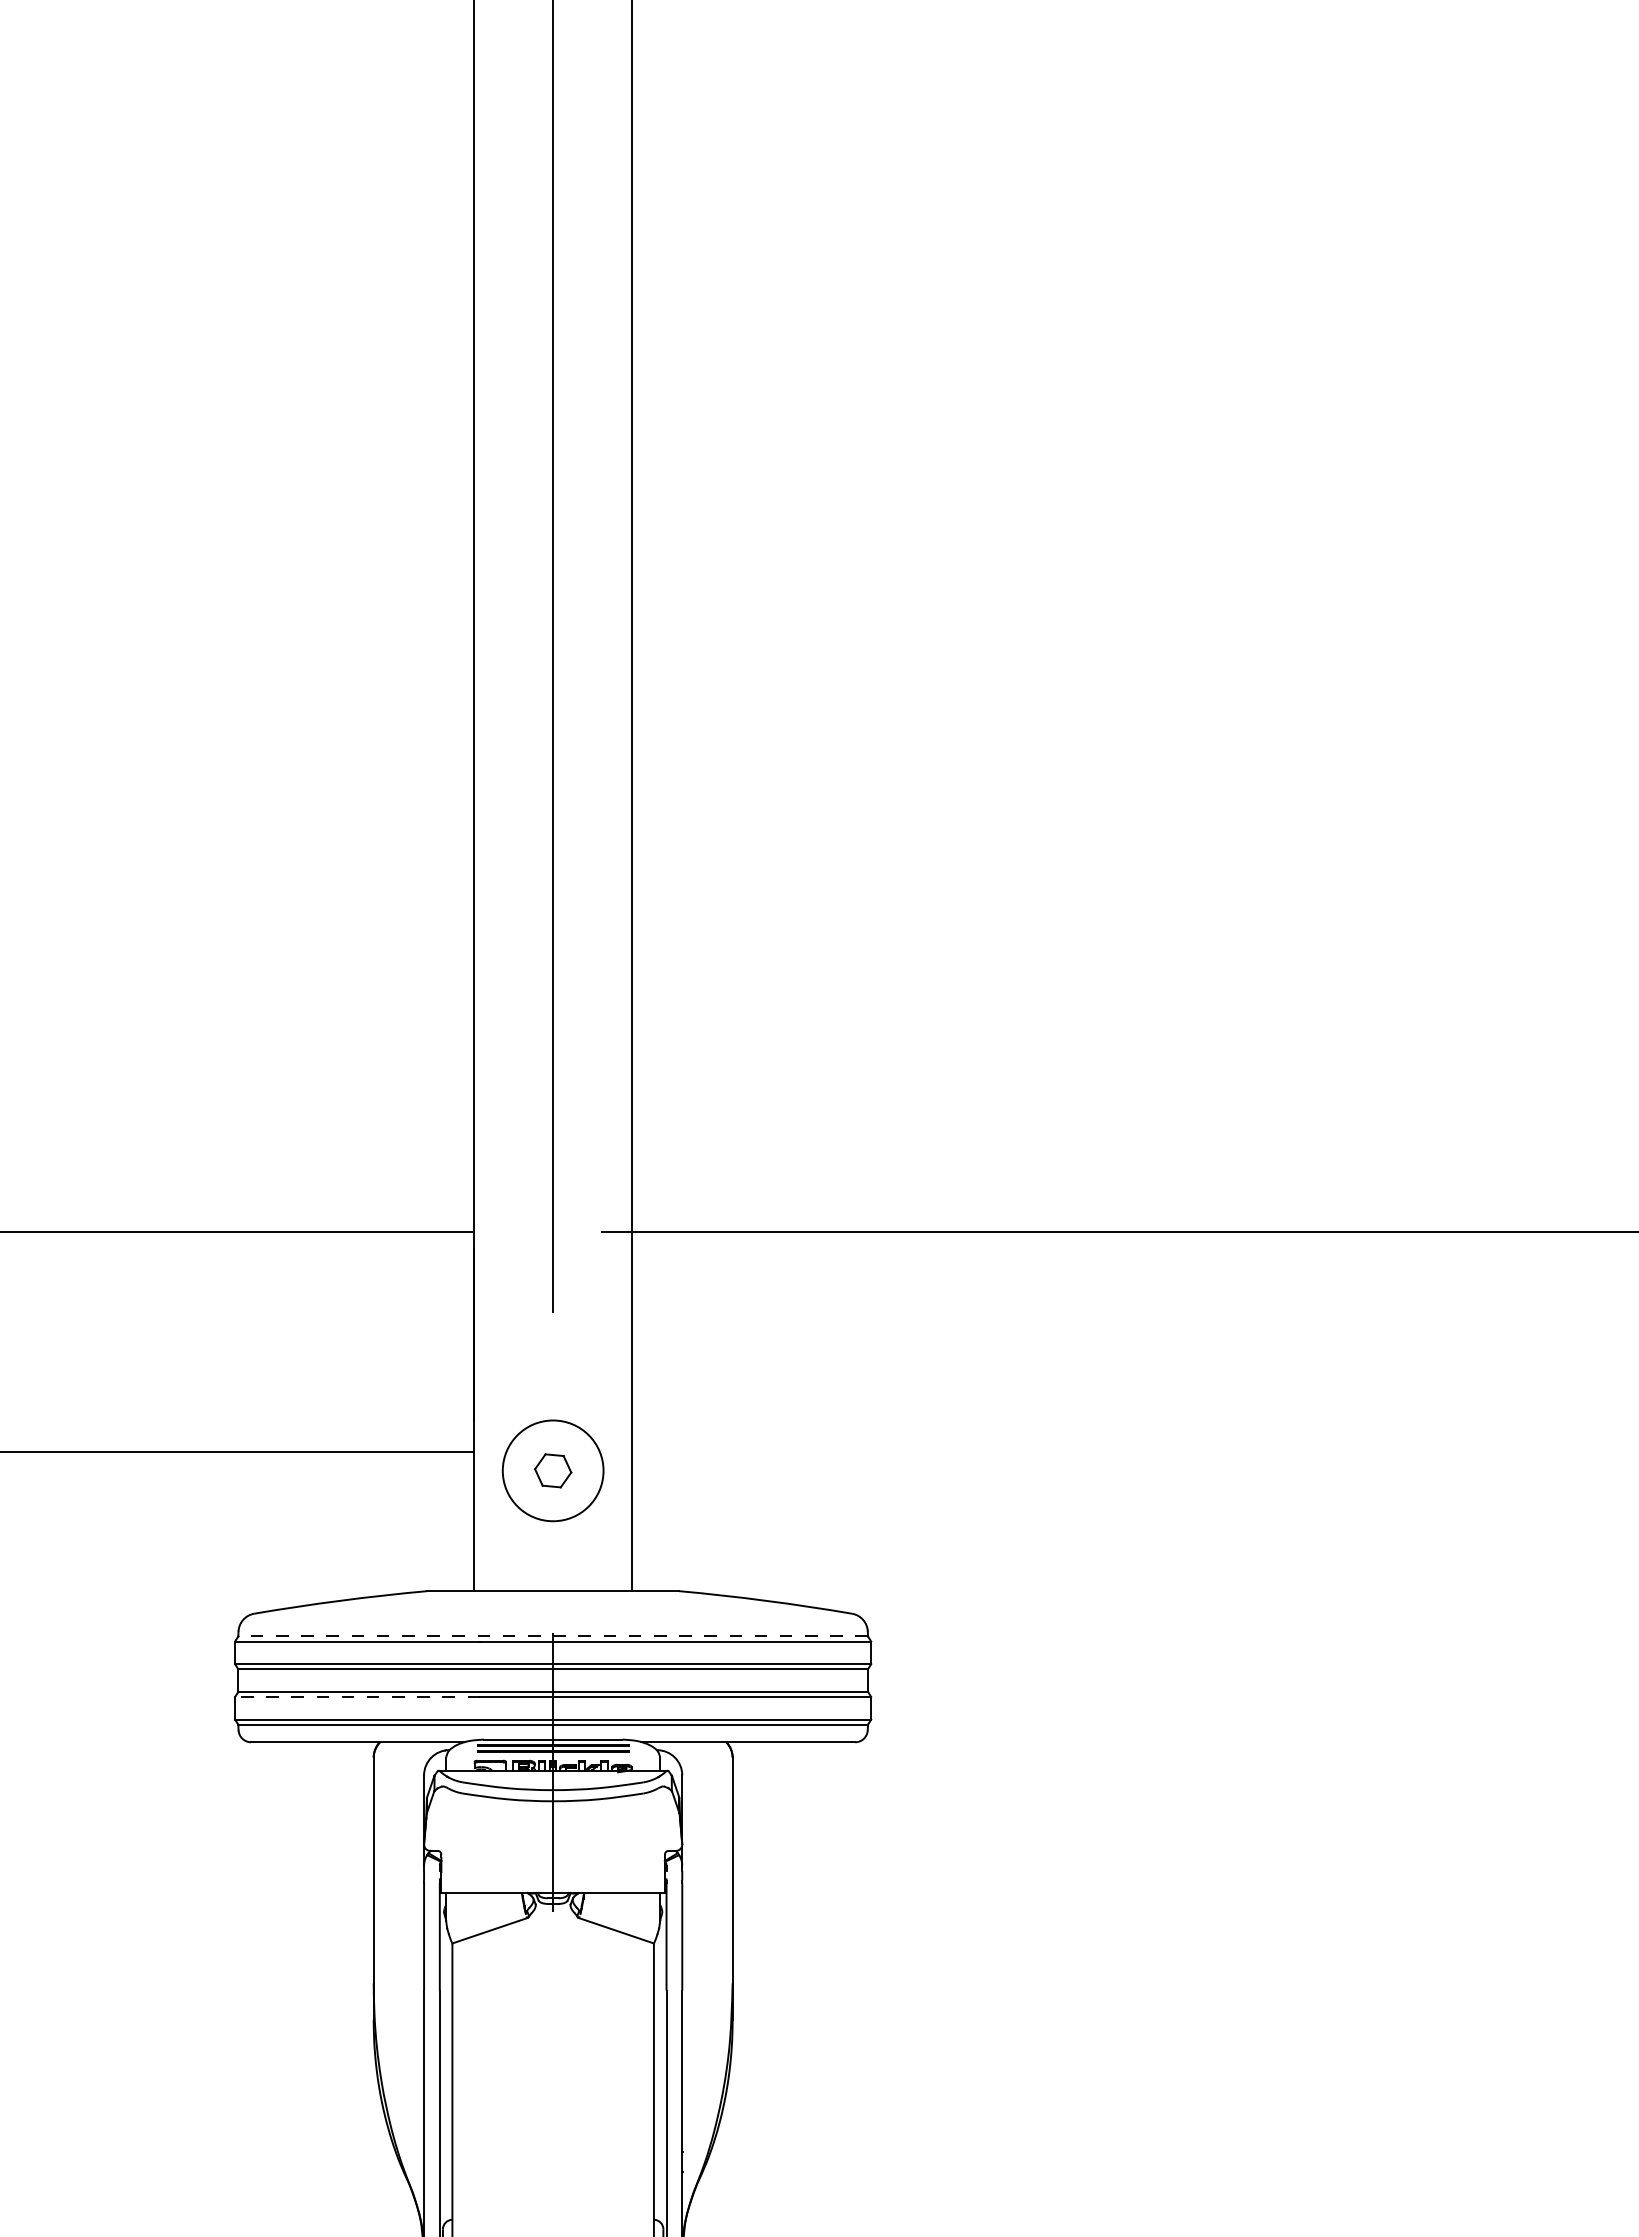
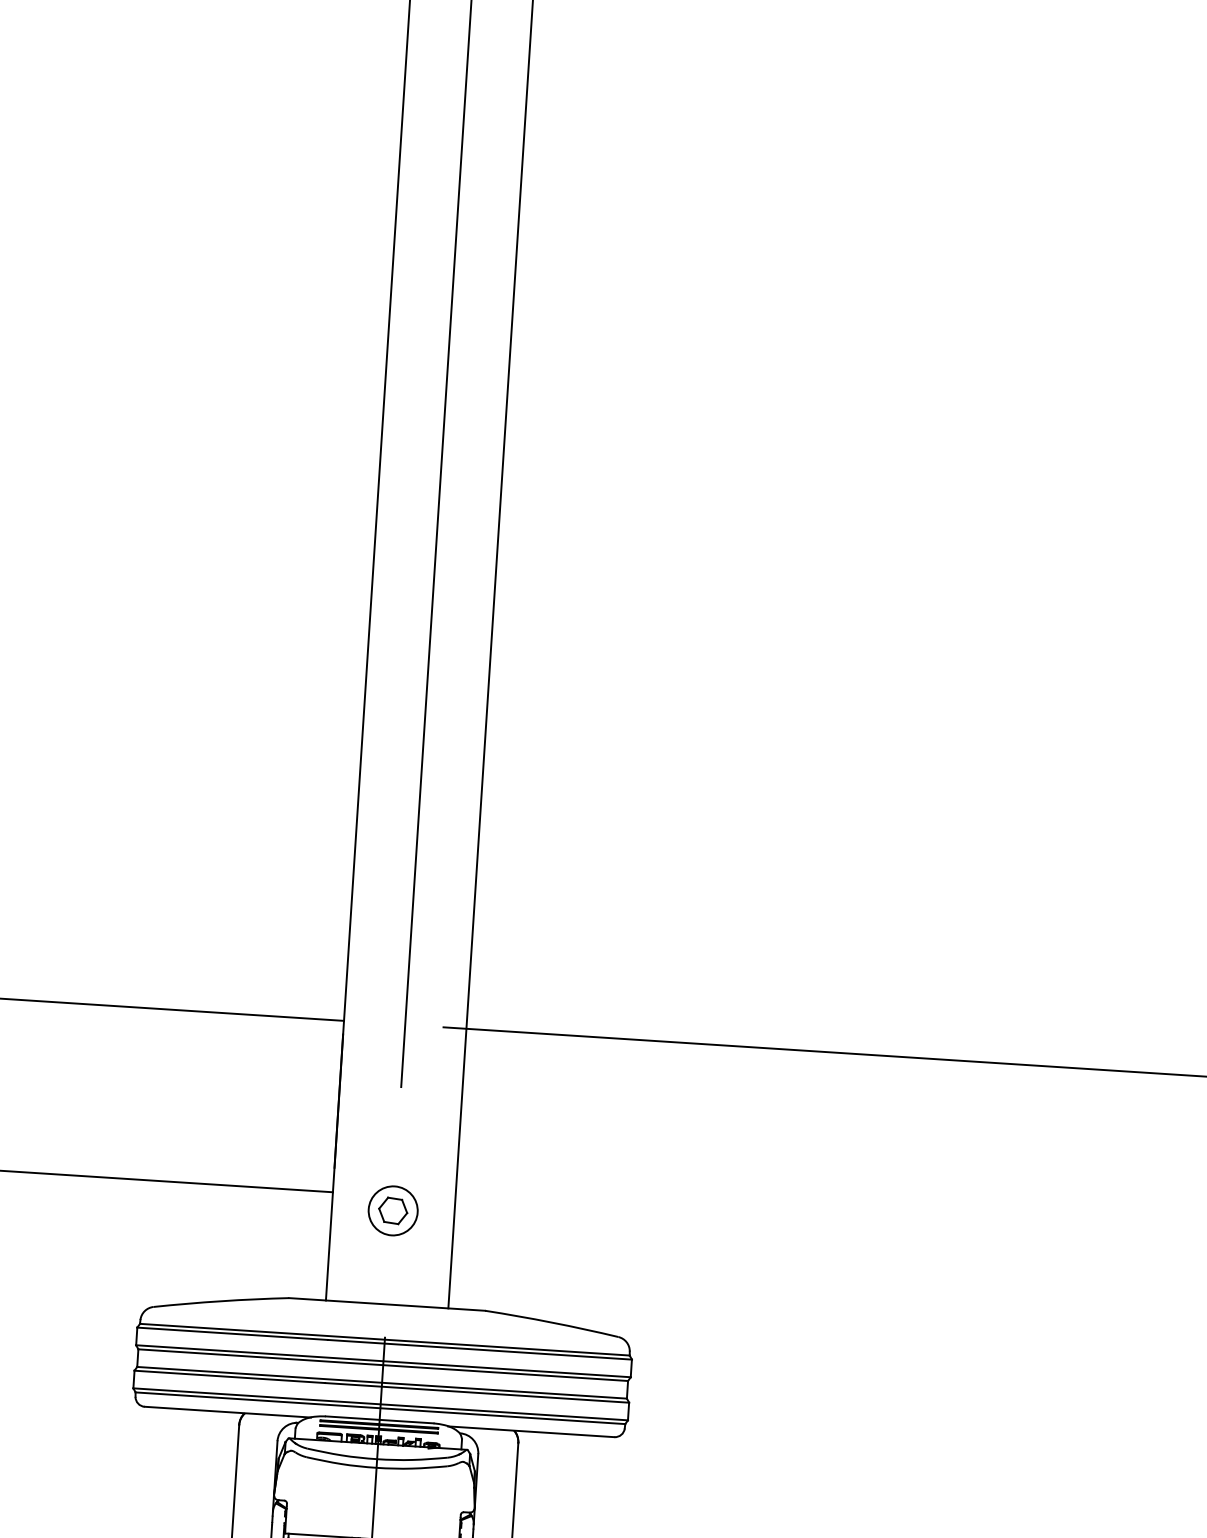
circle: (552, 1470) -> (392, 1210), size x0.62
line: (553, 1636) -> (385, 1339), dashed -> solid
line: (357, 1696) -> (229, 1376), dashed -> solid

